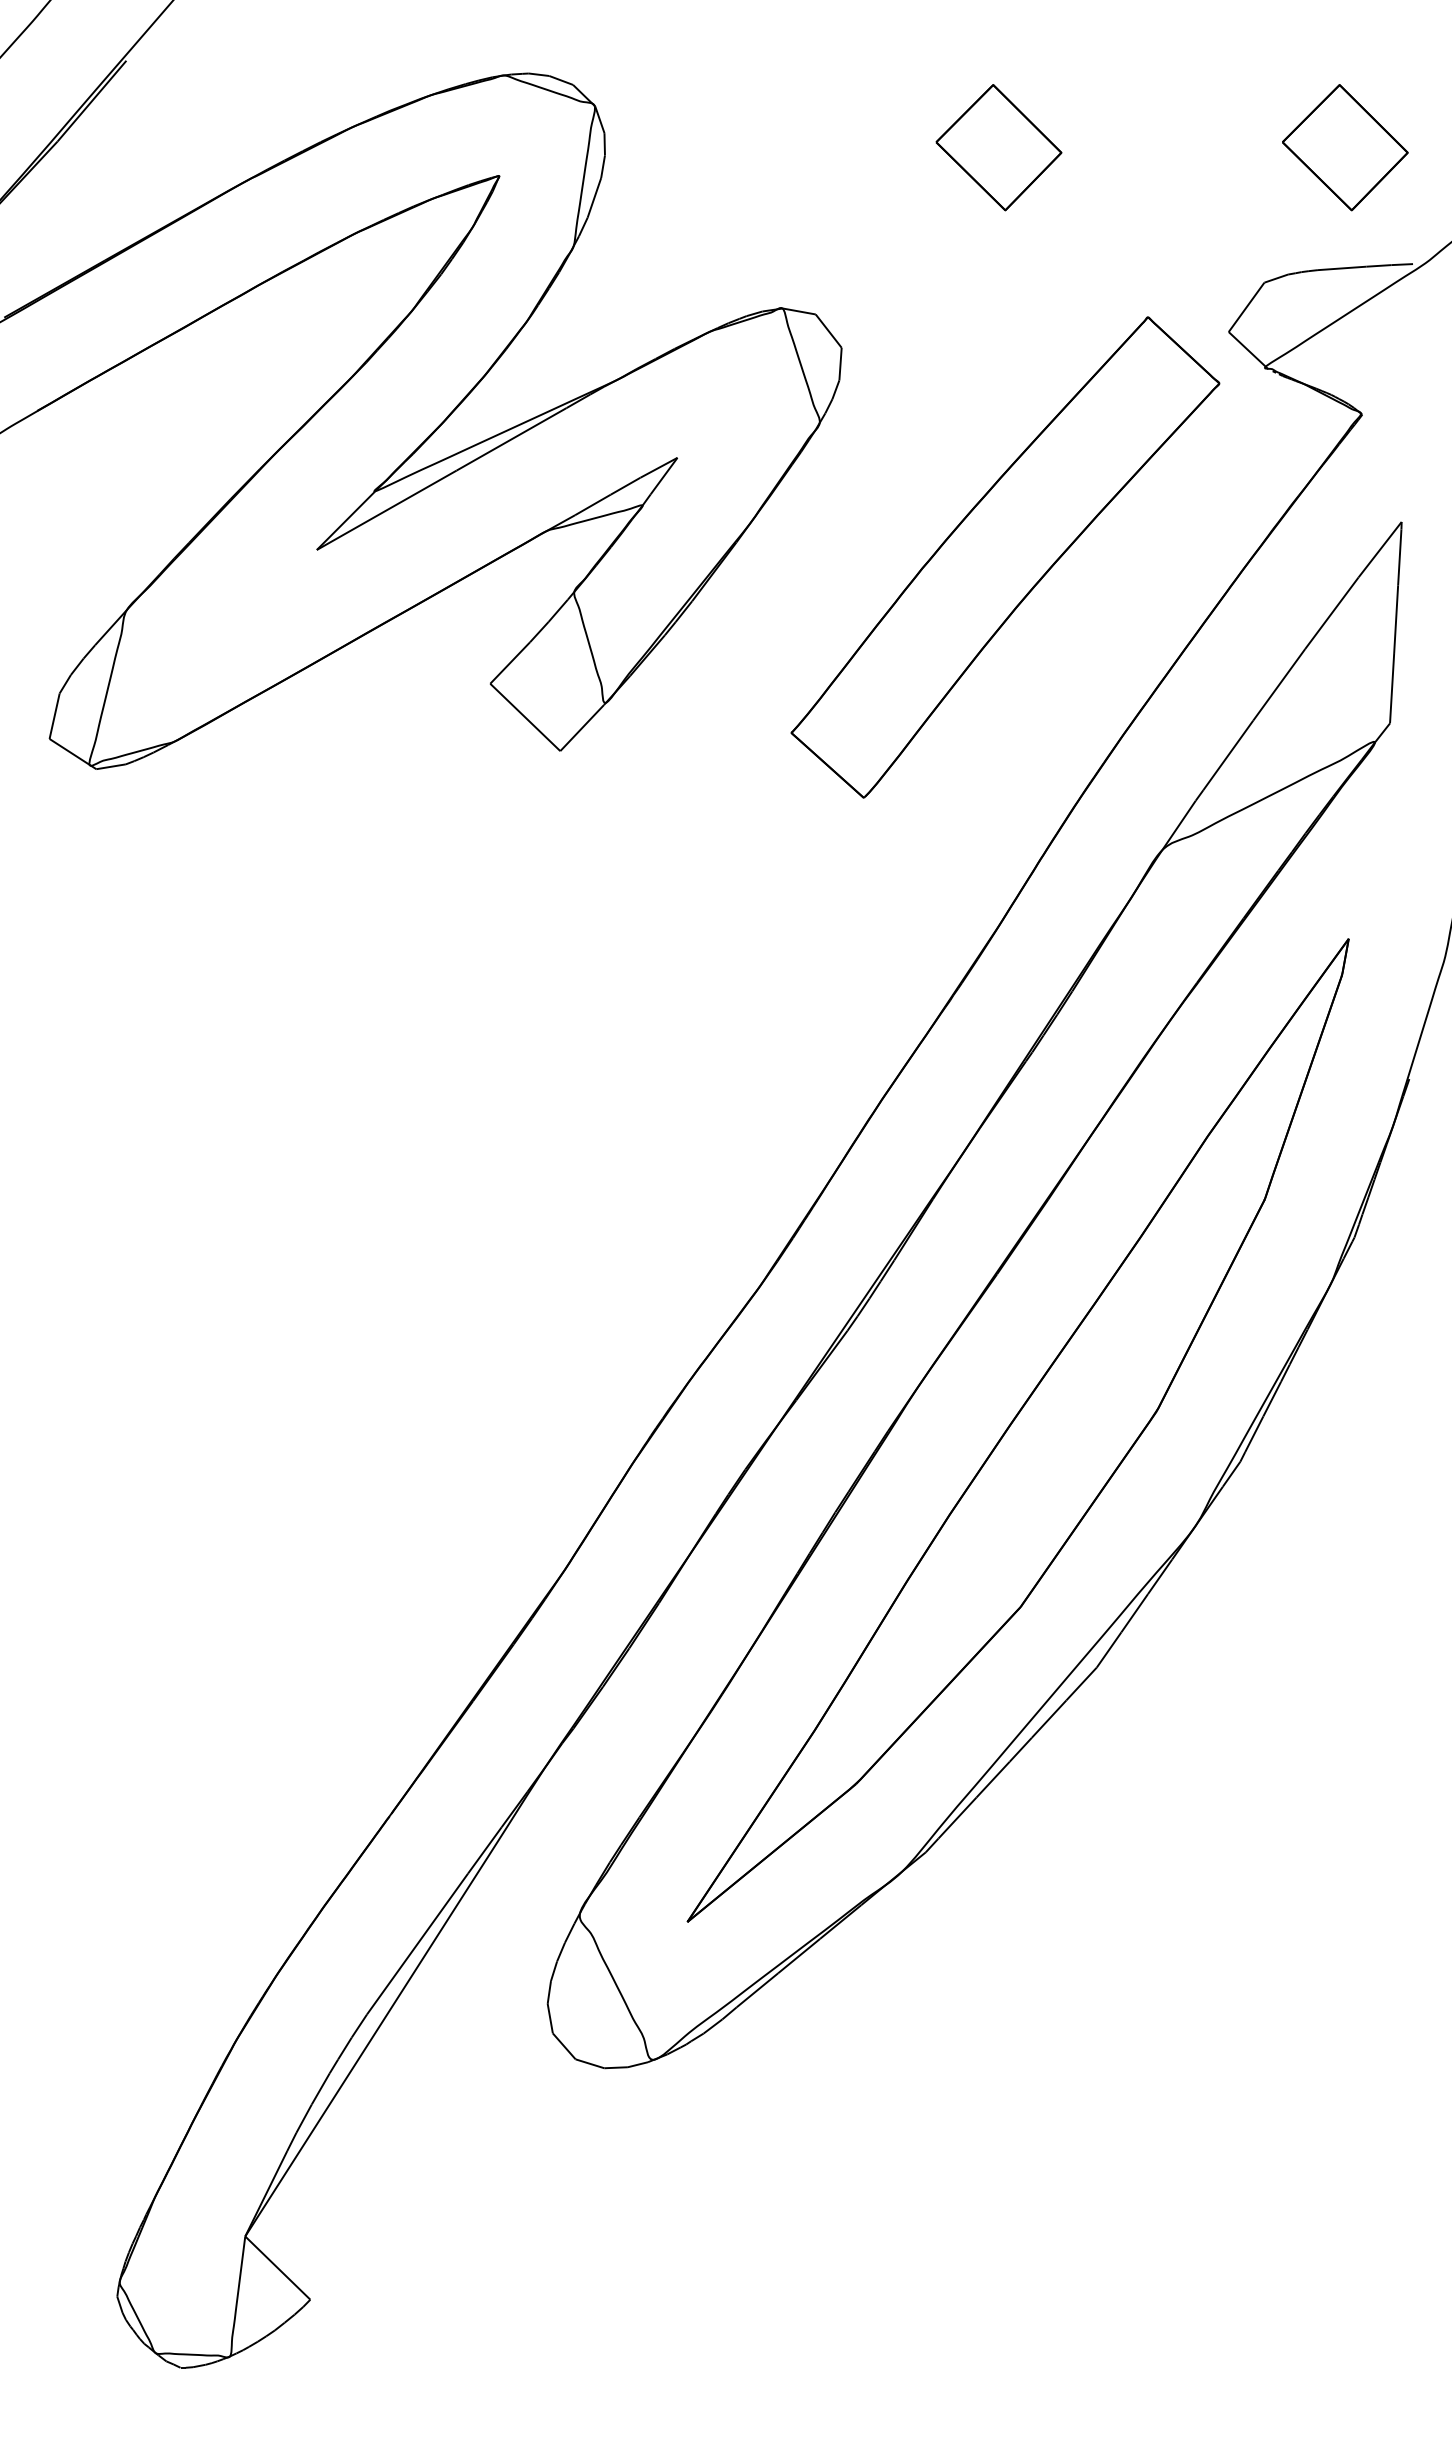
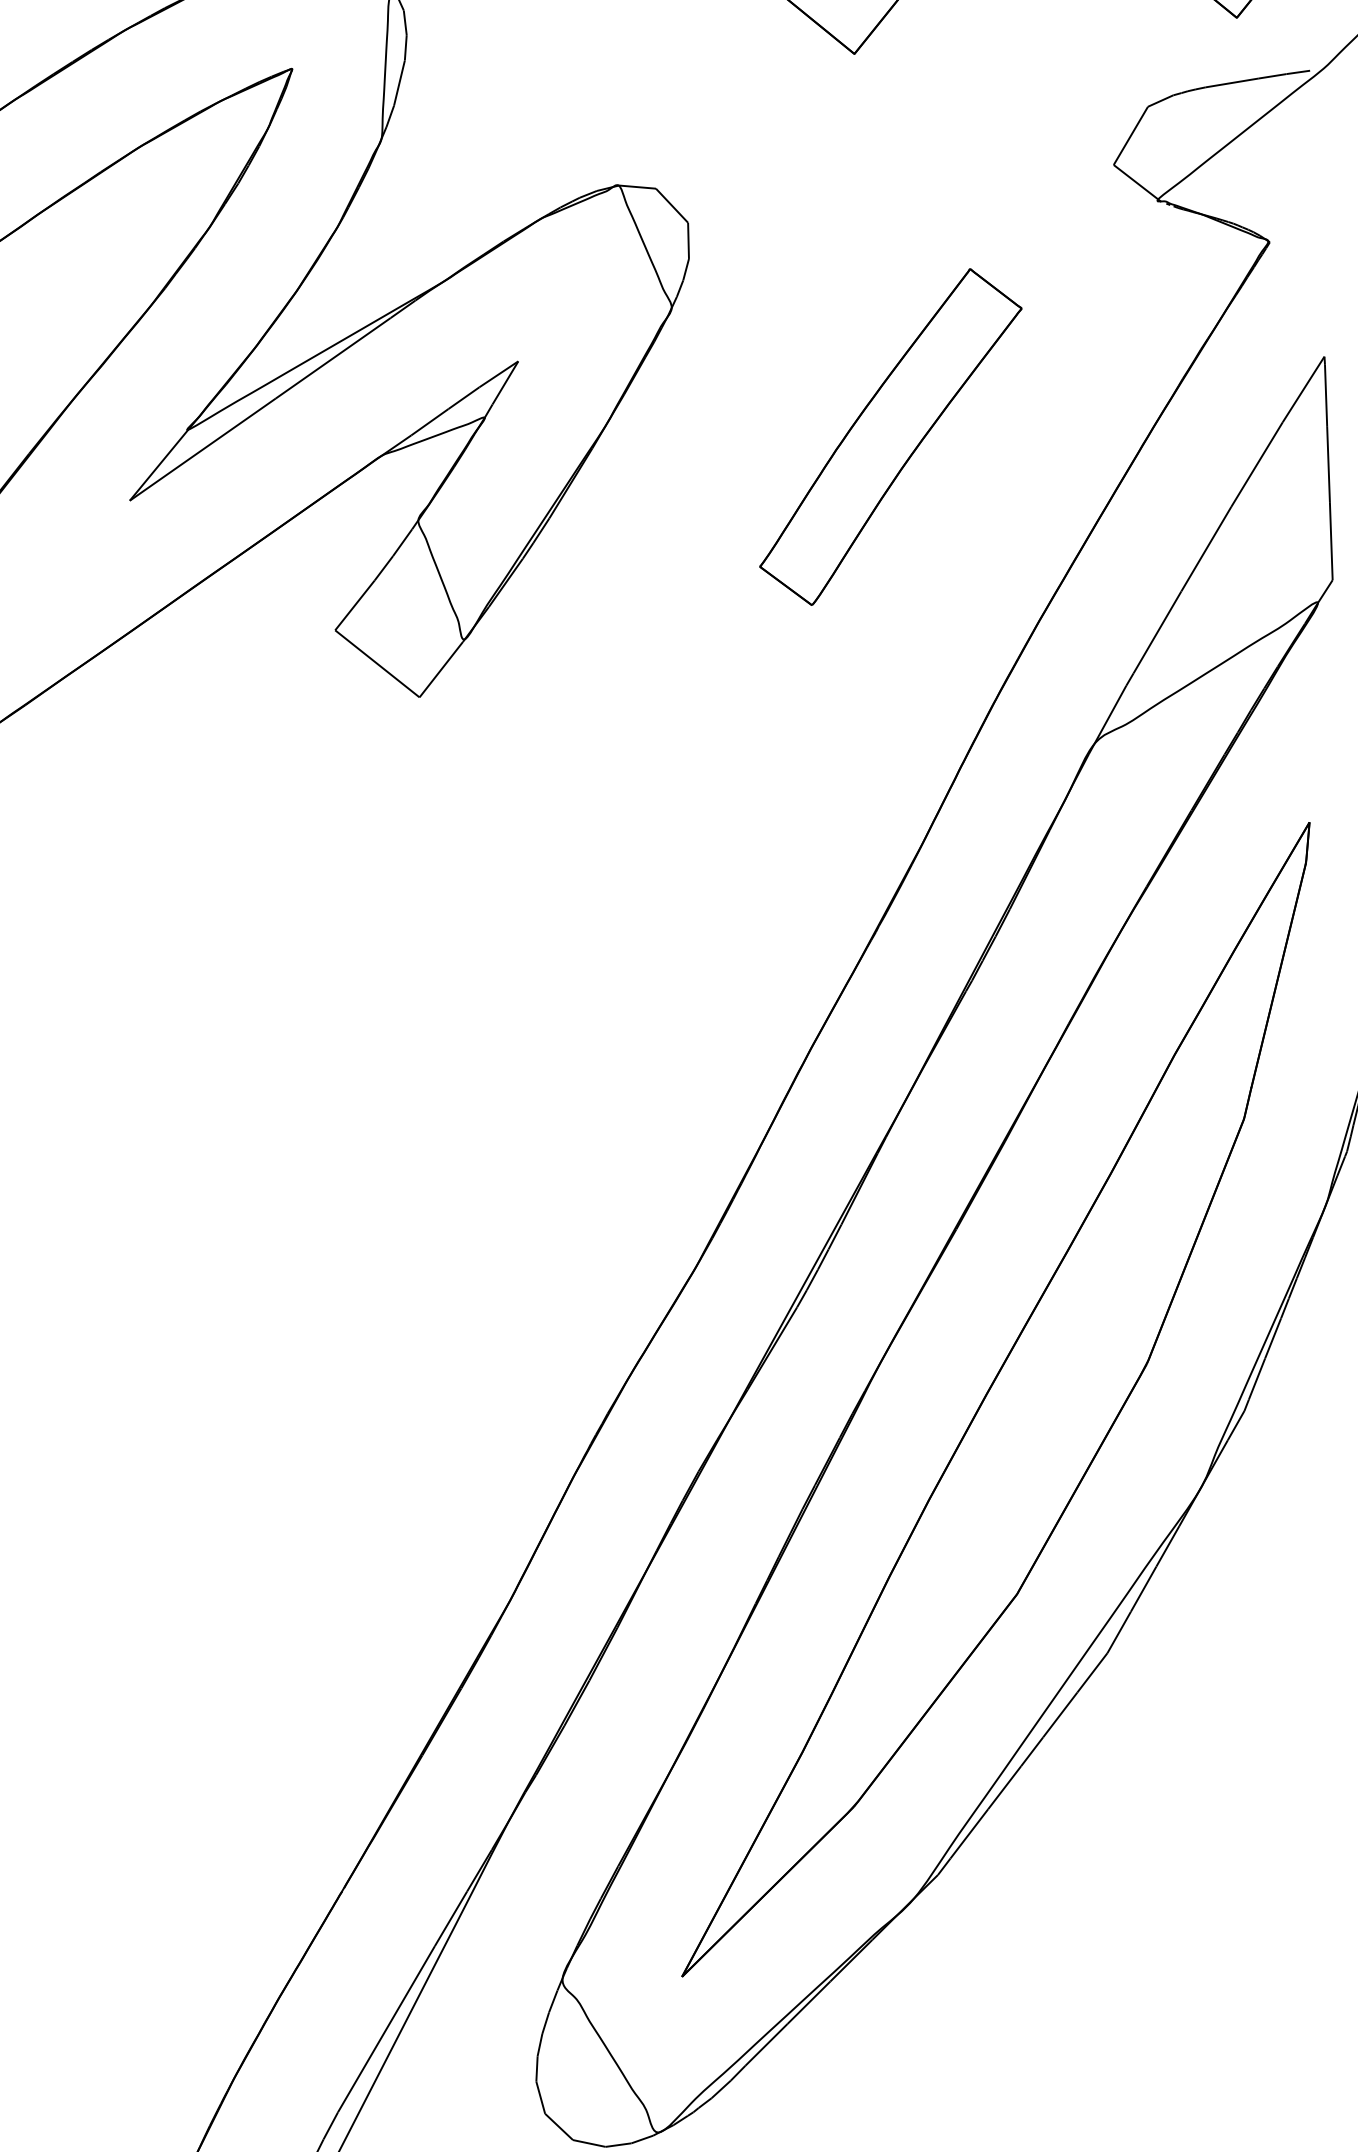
part: (1005, 557) -> (890, 437), size x0.6

